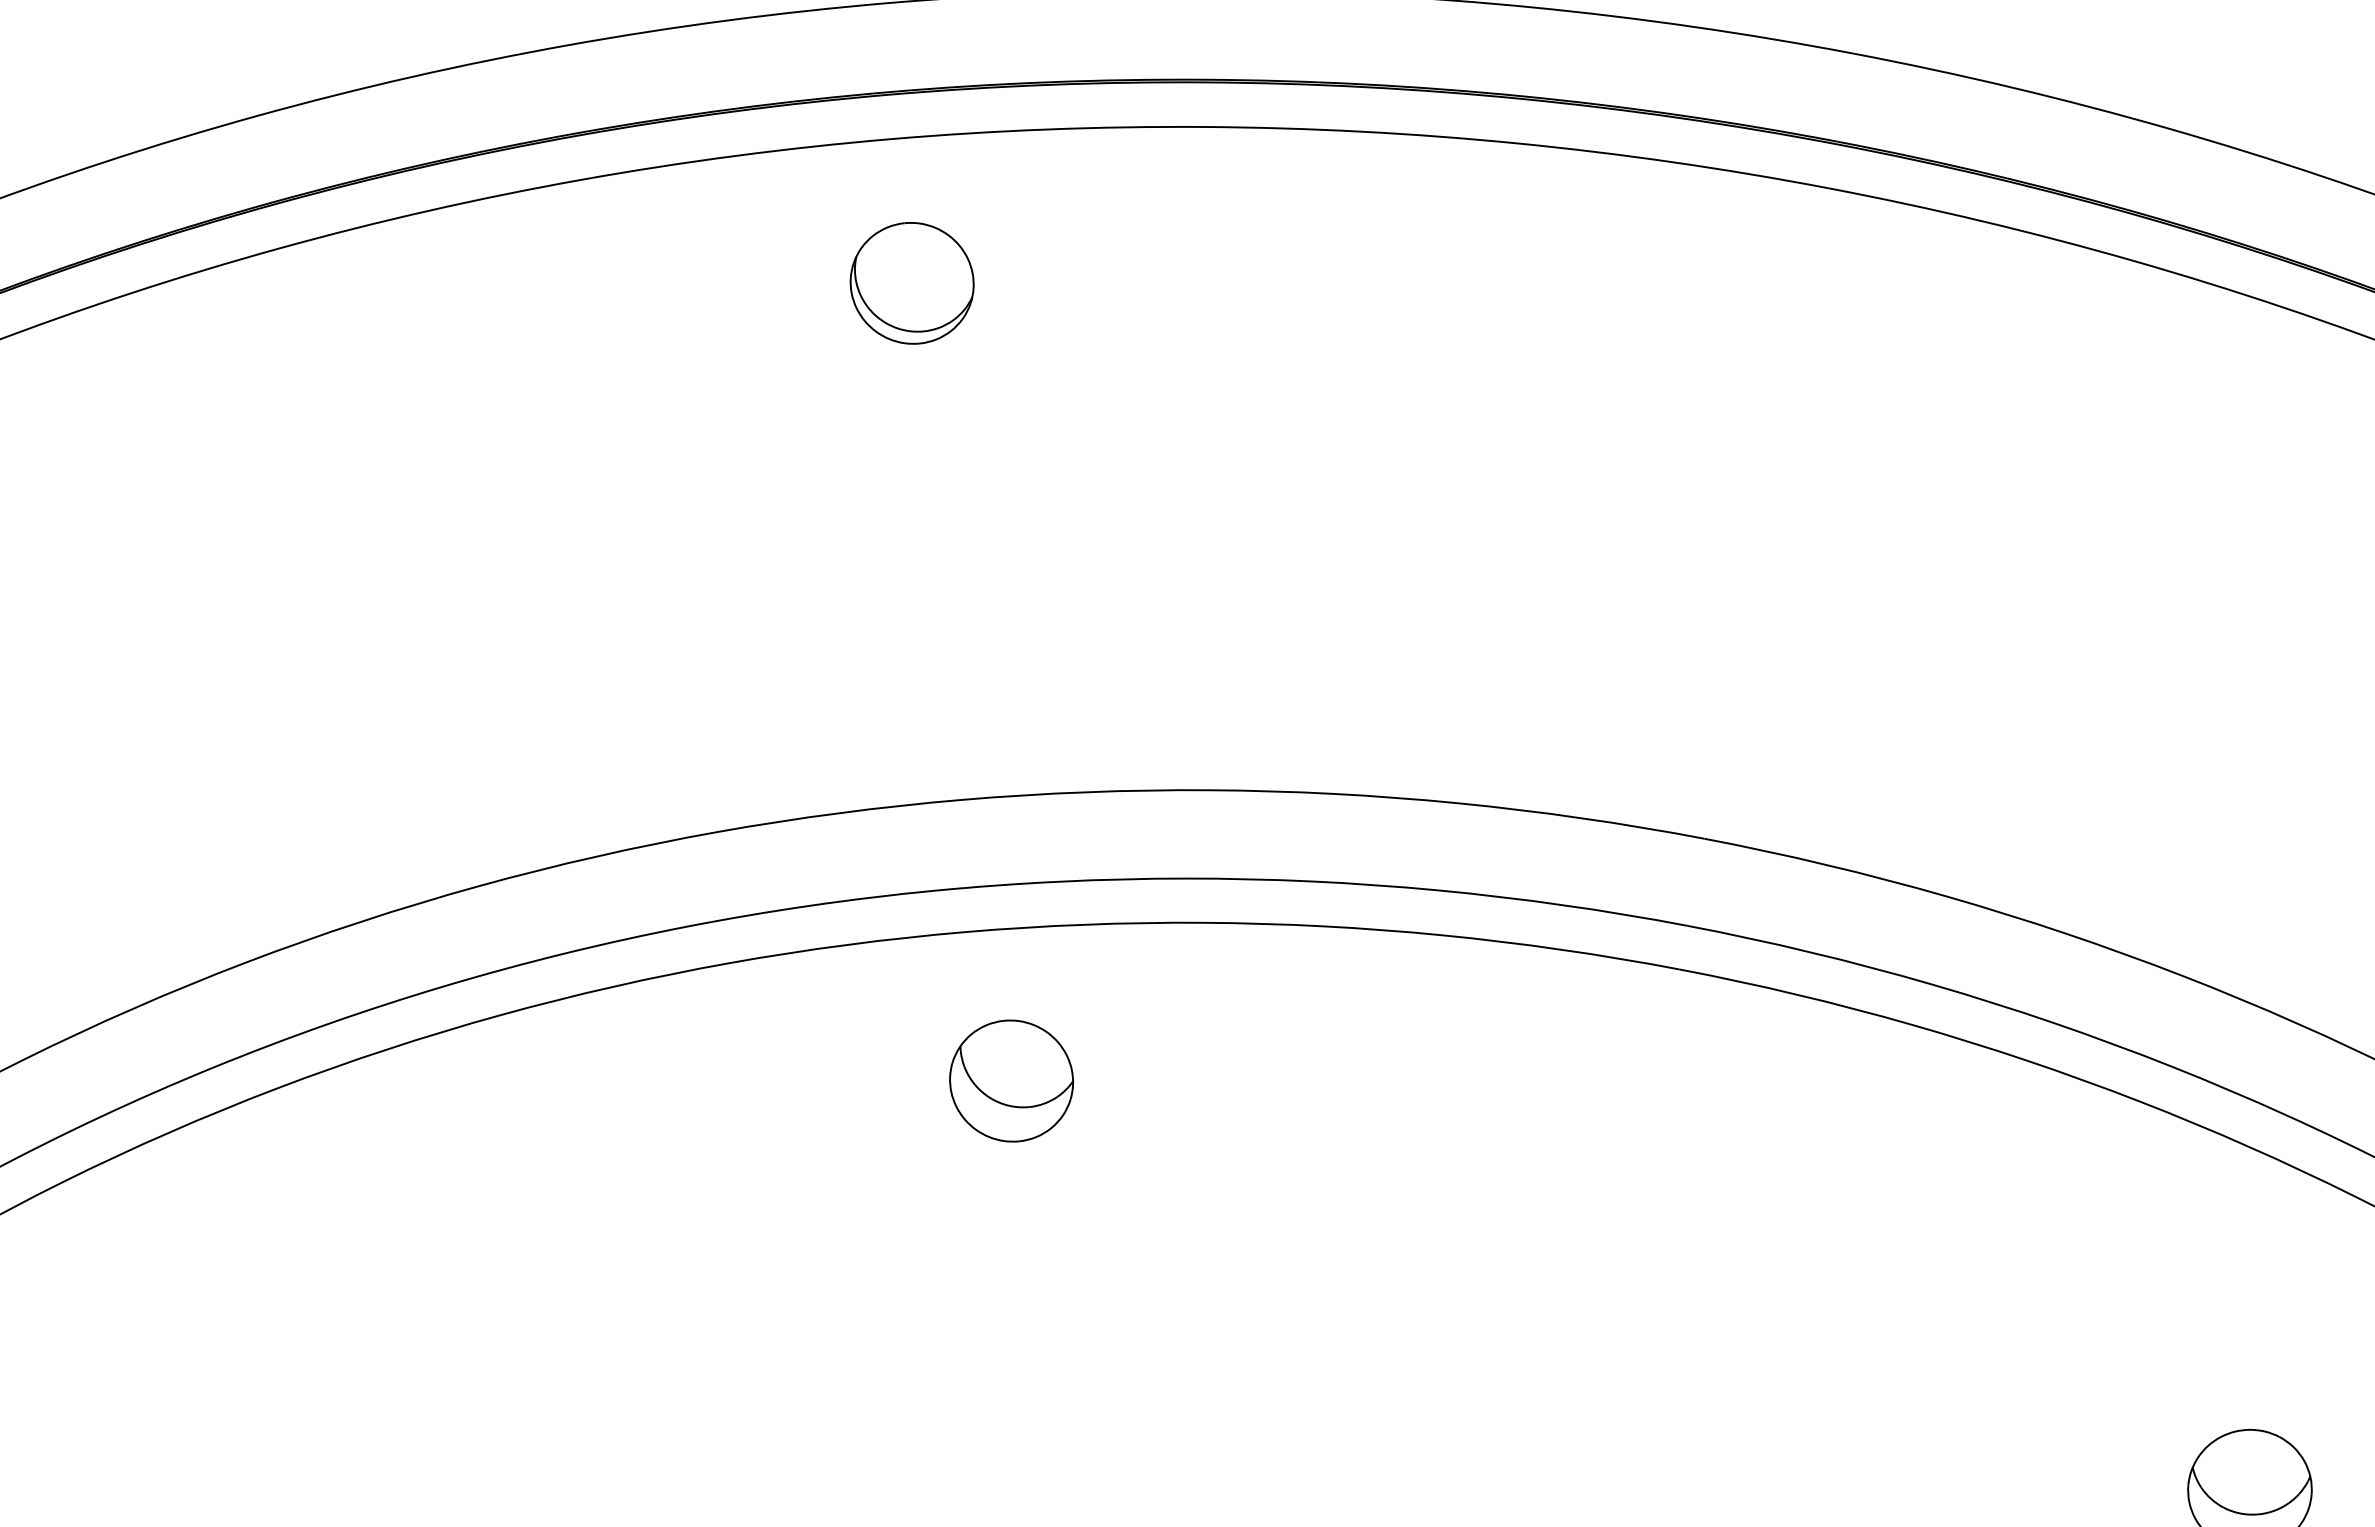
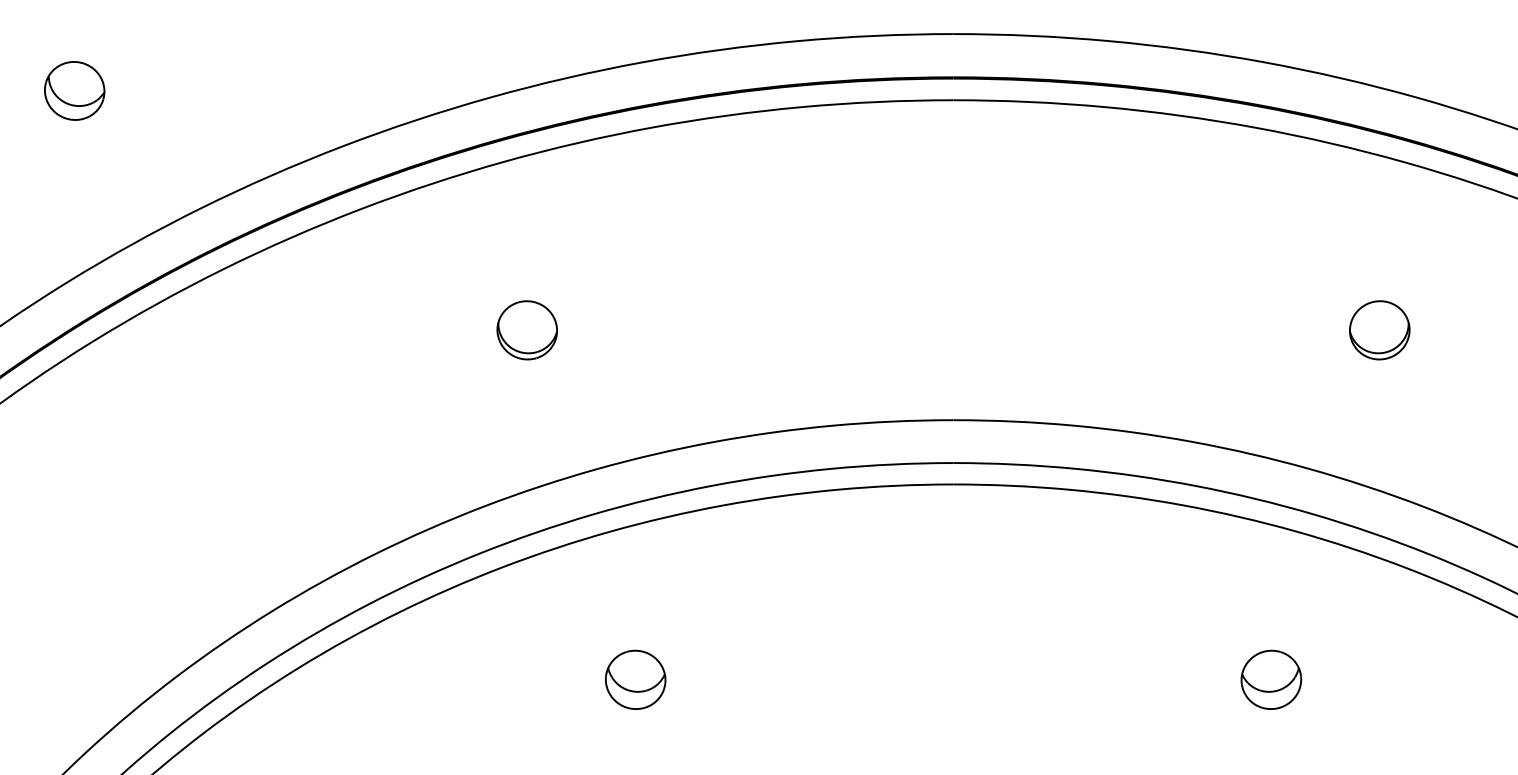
part: (910, 283) -> (526, 330), moved
part: (1011, 1080) -> (635, 679), moved

